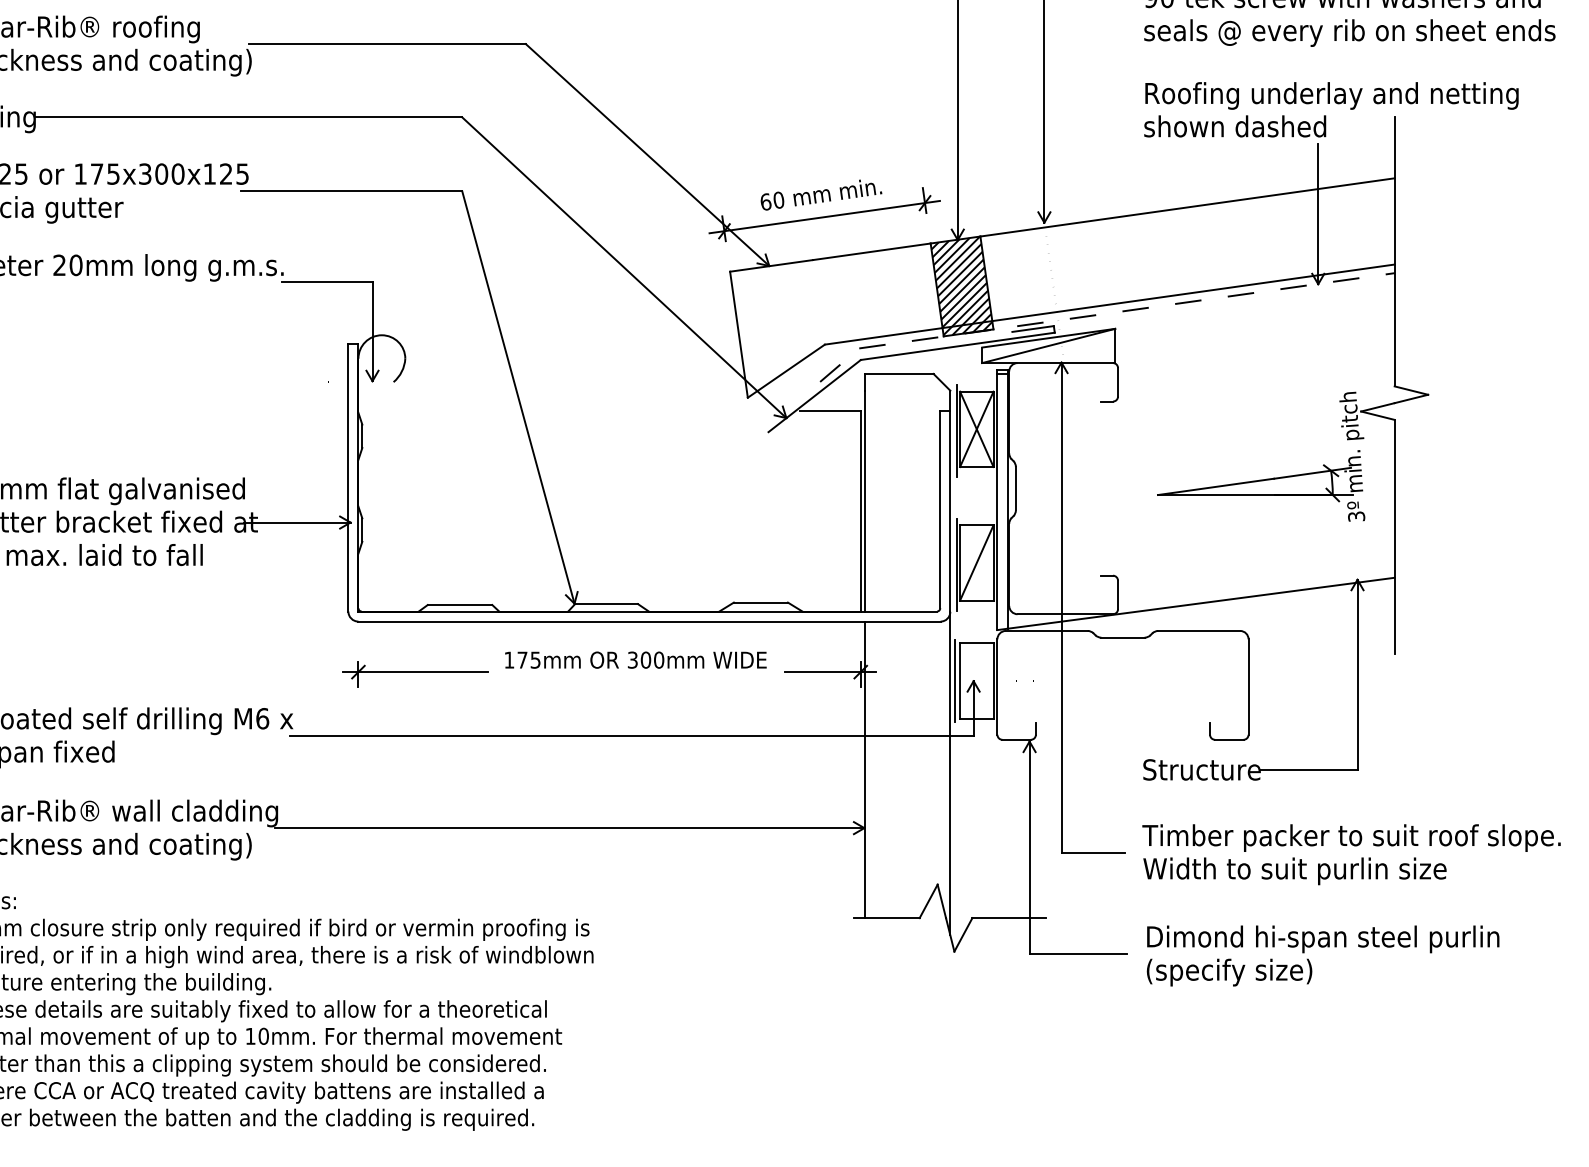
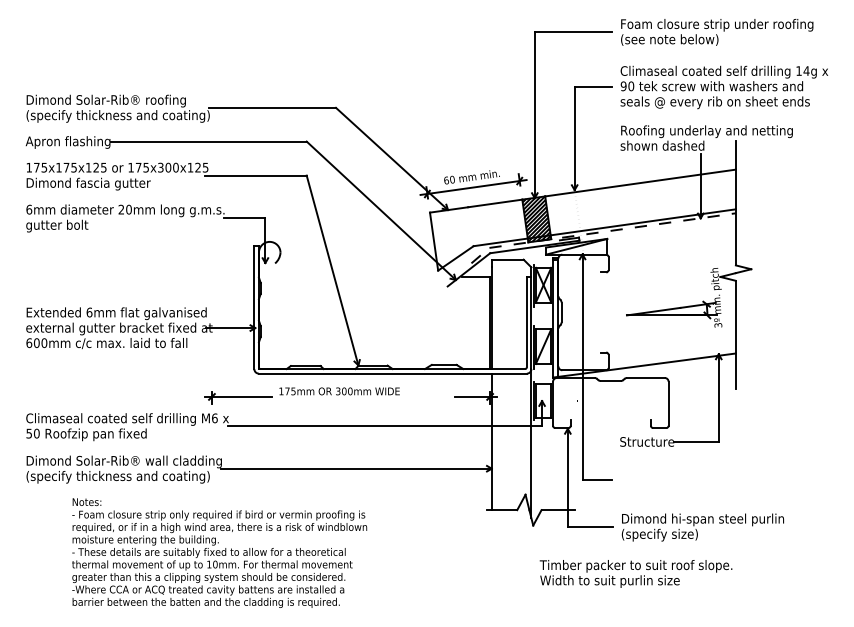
part: (553, 669) -> (301, 395), moved
text: (1350, 853) -> (635, 573), moved

